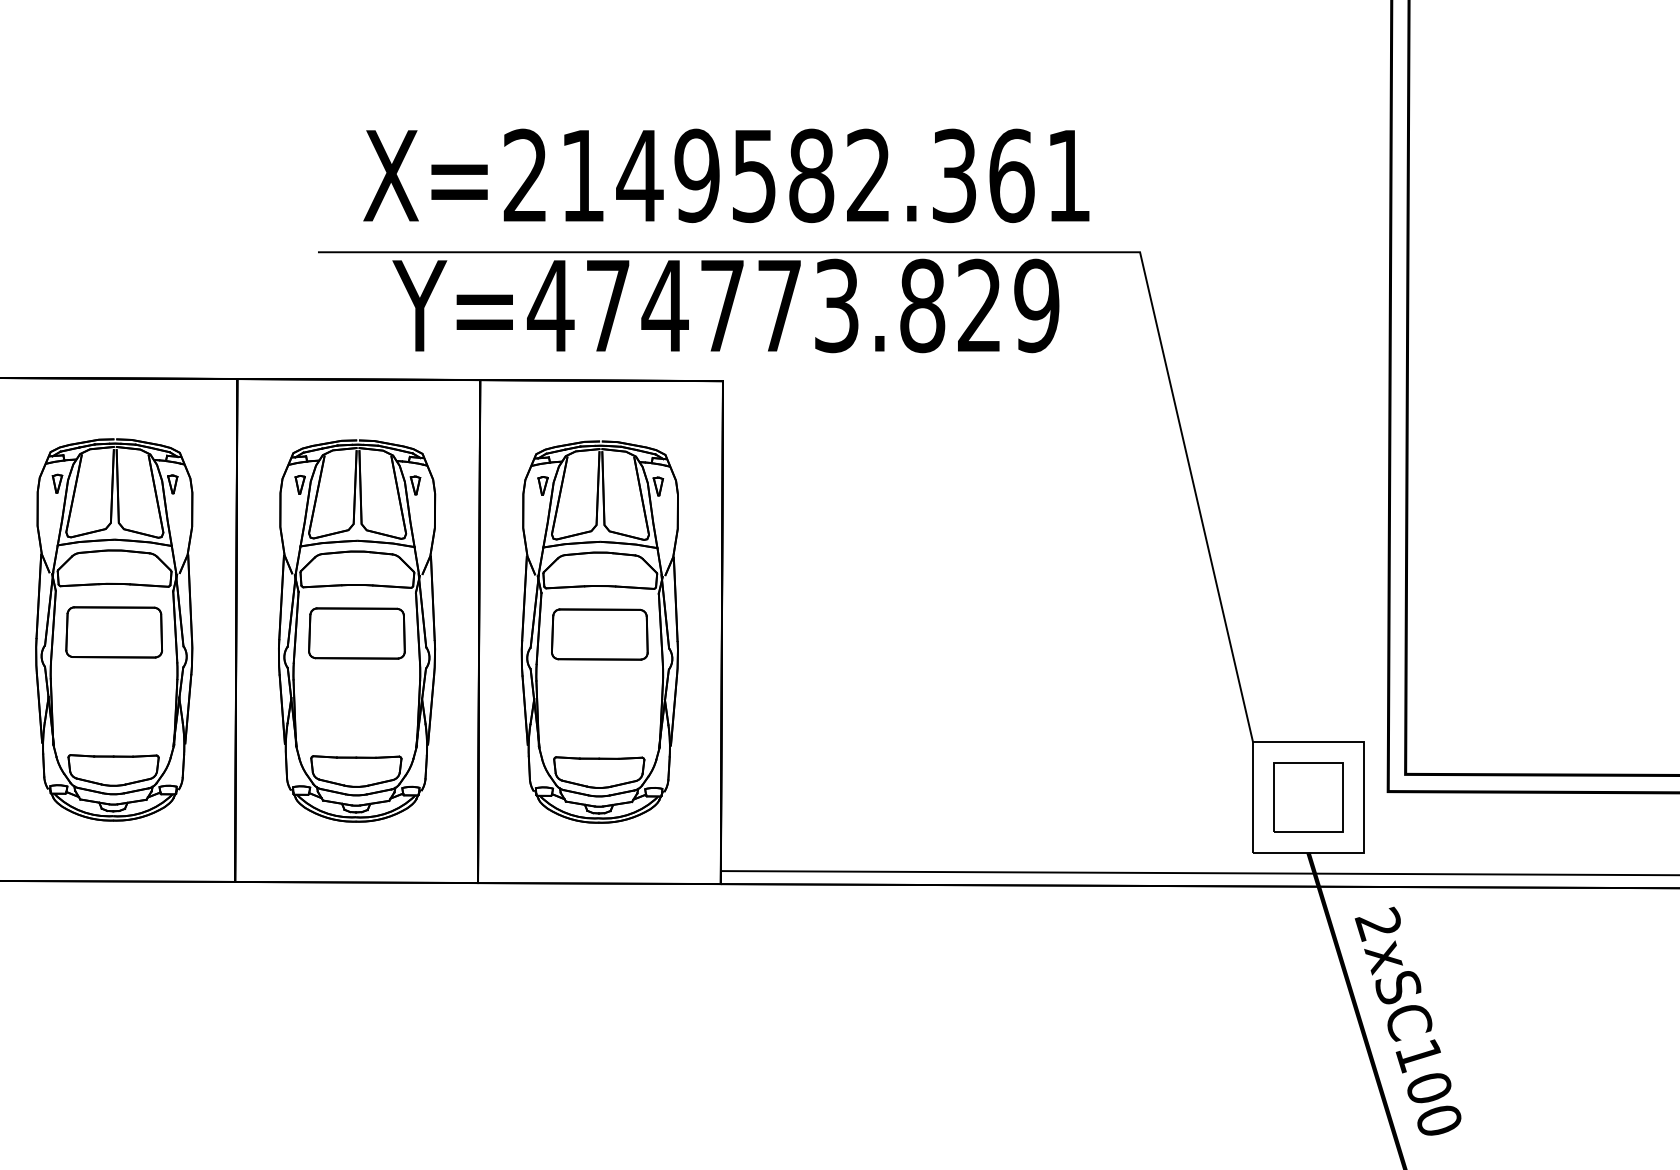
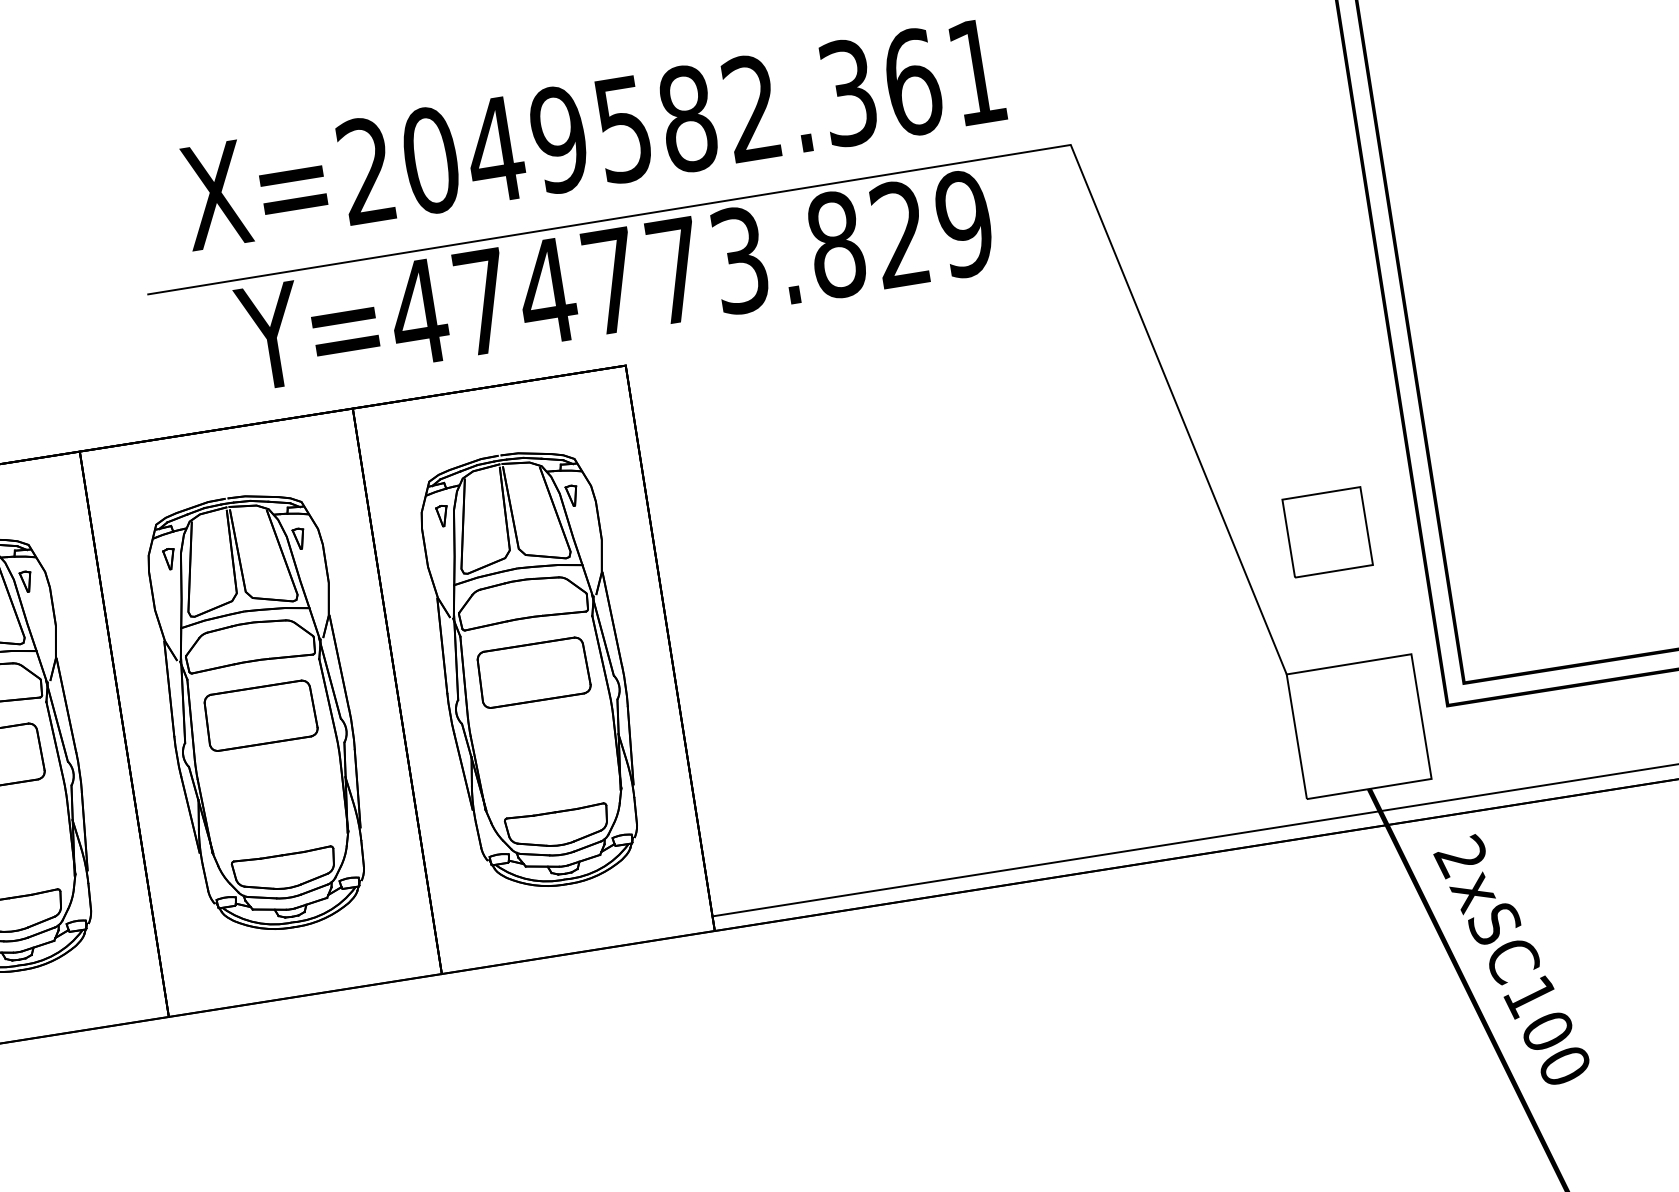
text: (582, 175) -> (430, 160), X=2149582.361 -> X=2049582.361
part: (1308, 797) -> (1327, 532), moved

